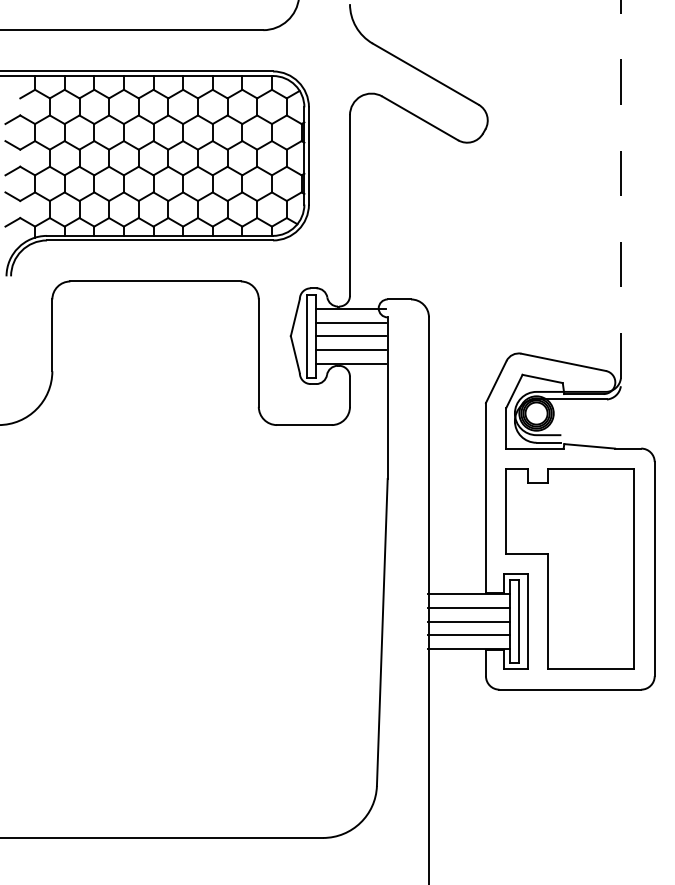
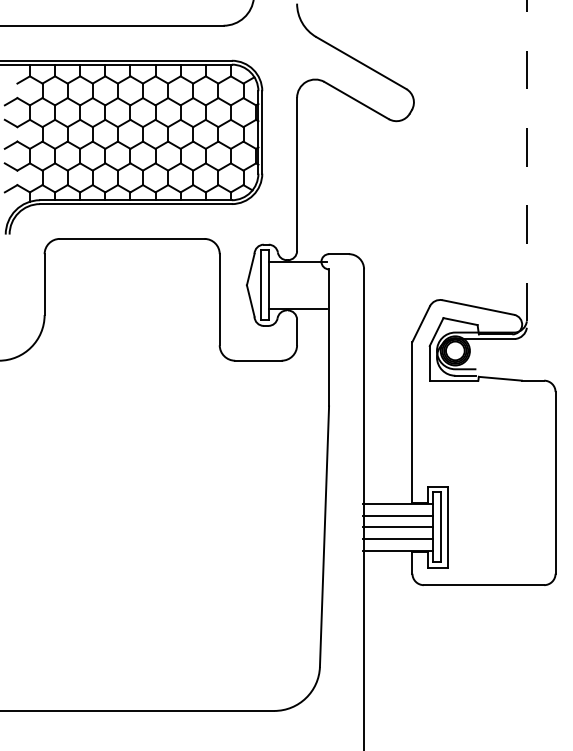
line: (350, 322) -> (297, 273), removed
line: (350, 336) -> (297, 285), removed
line: (350, 350) -> (297, 297), removed
part: (569, 568) -> (483, 482), removed

